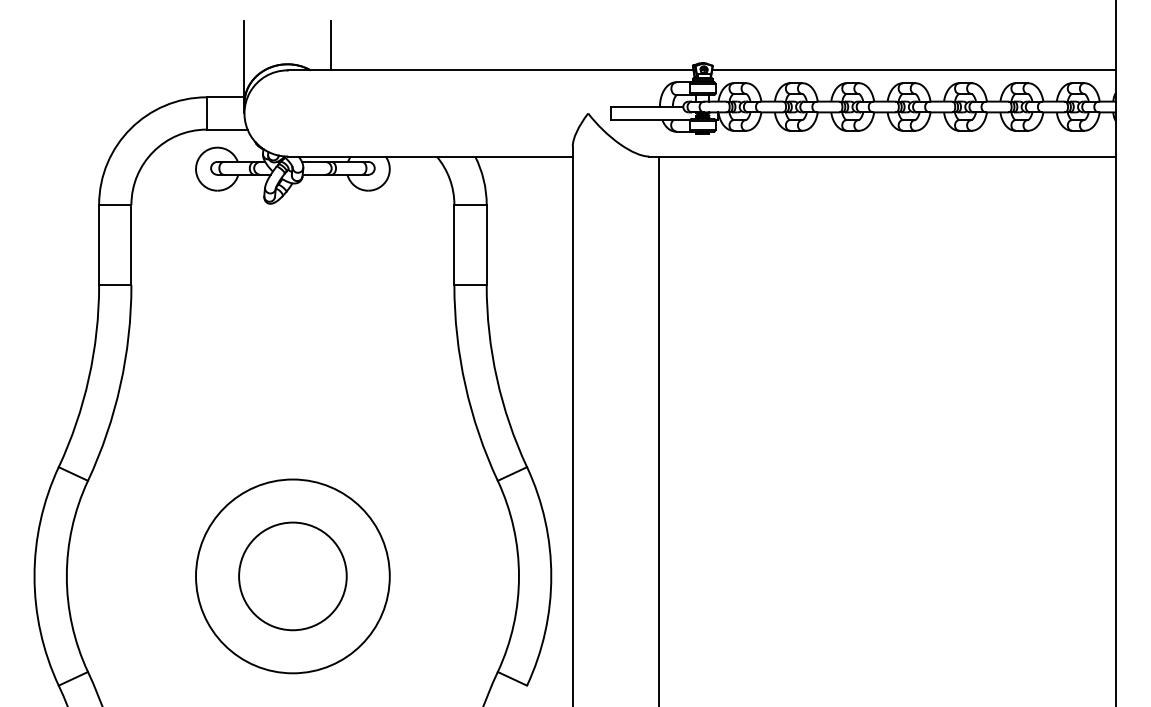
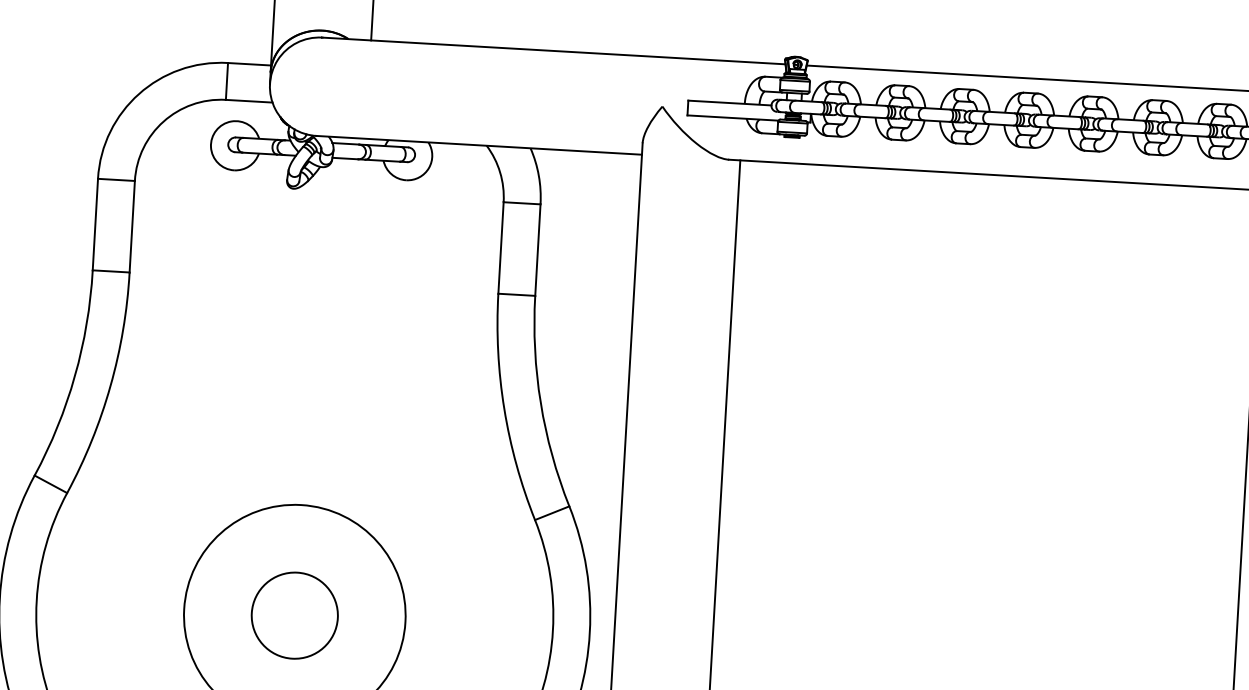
circle: (292, 576) -> (294, 615), size x0.7

